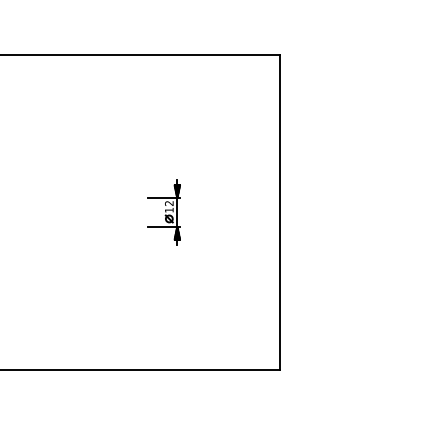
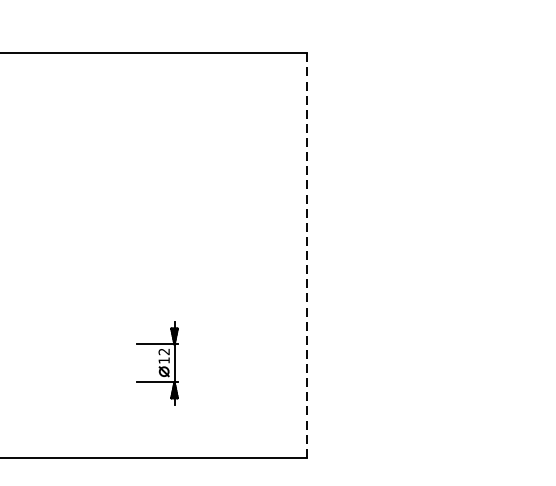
part: (163, 212) -> (156, 363), moved
line: (280, 212) -> (306, 255), solid -> dashed

